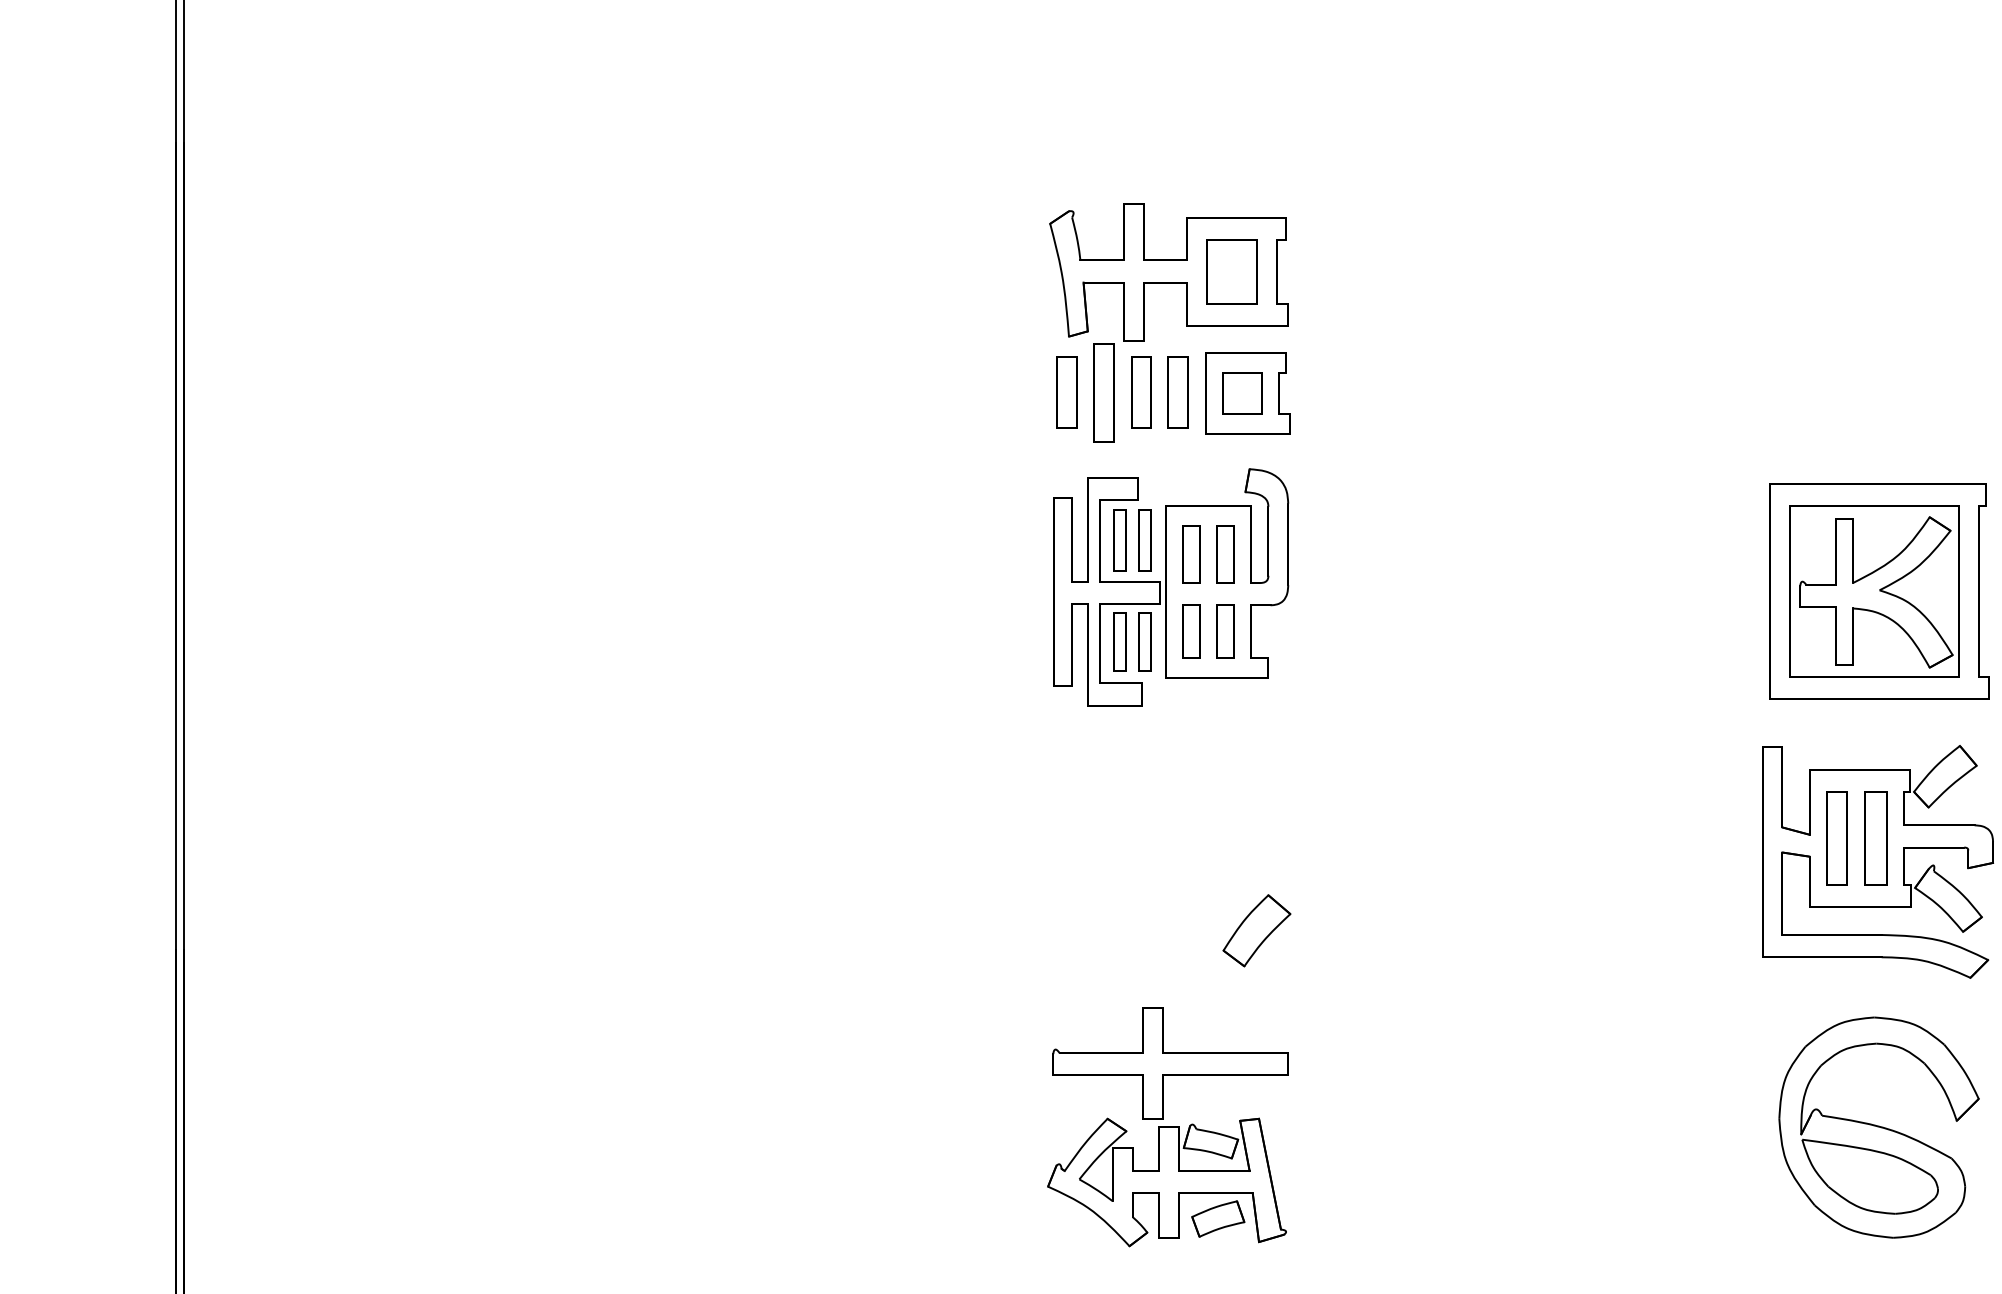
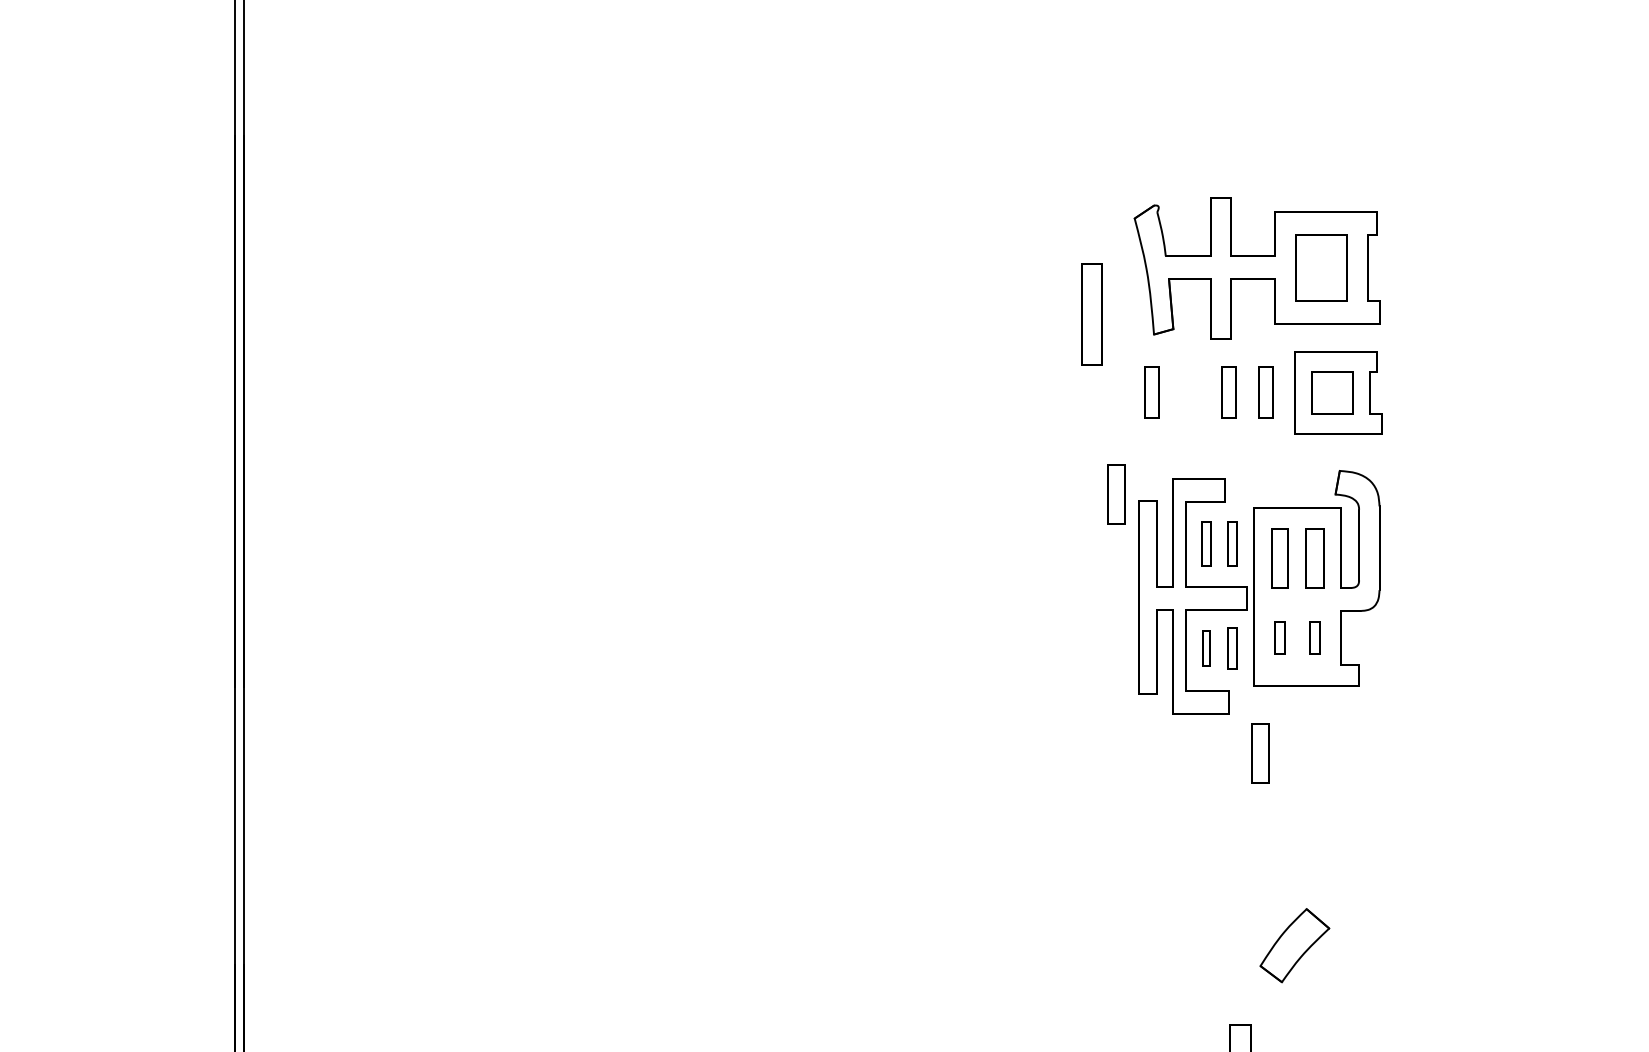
part: (1066, 392) -> (1151, 392), size x0.7
part: (1103, 392) -> (1091, 313), moved
part: (1141, 392) -> (1228, 392), size x0.7
part: (1177, 392) -> (1265, 392), size x0.7
part: (1032, 492) -> (1116, 494), added
part: (1119, 540) -> (1205, 544), size x0.7
part: (1144, 540) -> (1231, 544), size x0.7
part: (1191, 631) -> (1280, 637), size x0.6
part: (1225, 631) -> (1314, 637), size x0.6
part: (1119, 641) -> (1205, 648), size x0.6
part: (1144, 641) -> (1231, 648), size x0.7
part: (1172, 744) -> (1260, 754), added
part: (1256, 930) -> (1294, 945), moved

